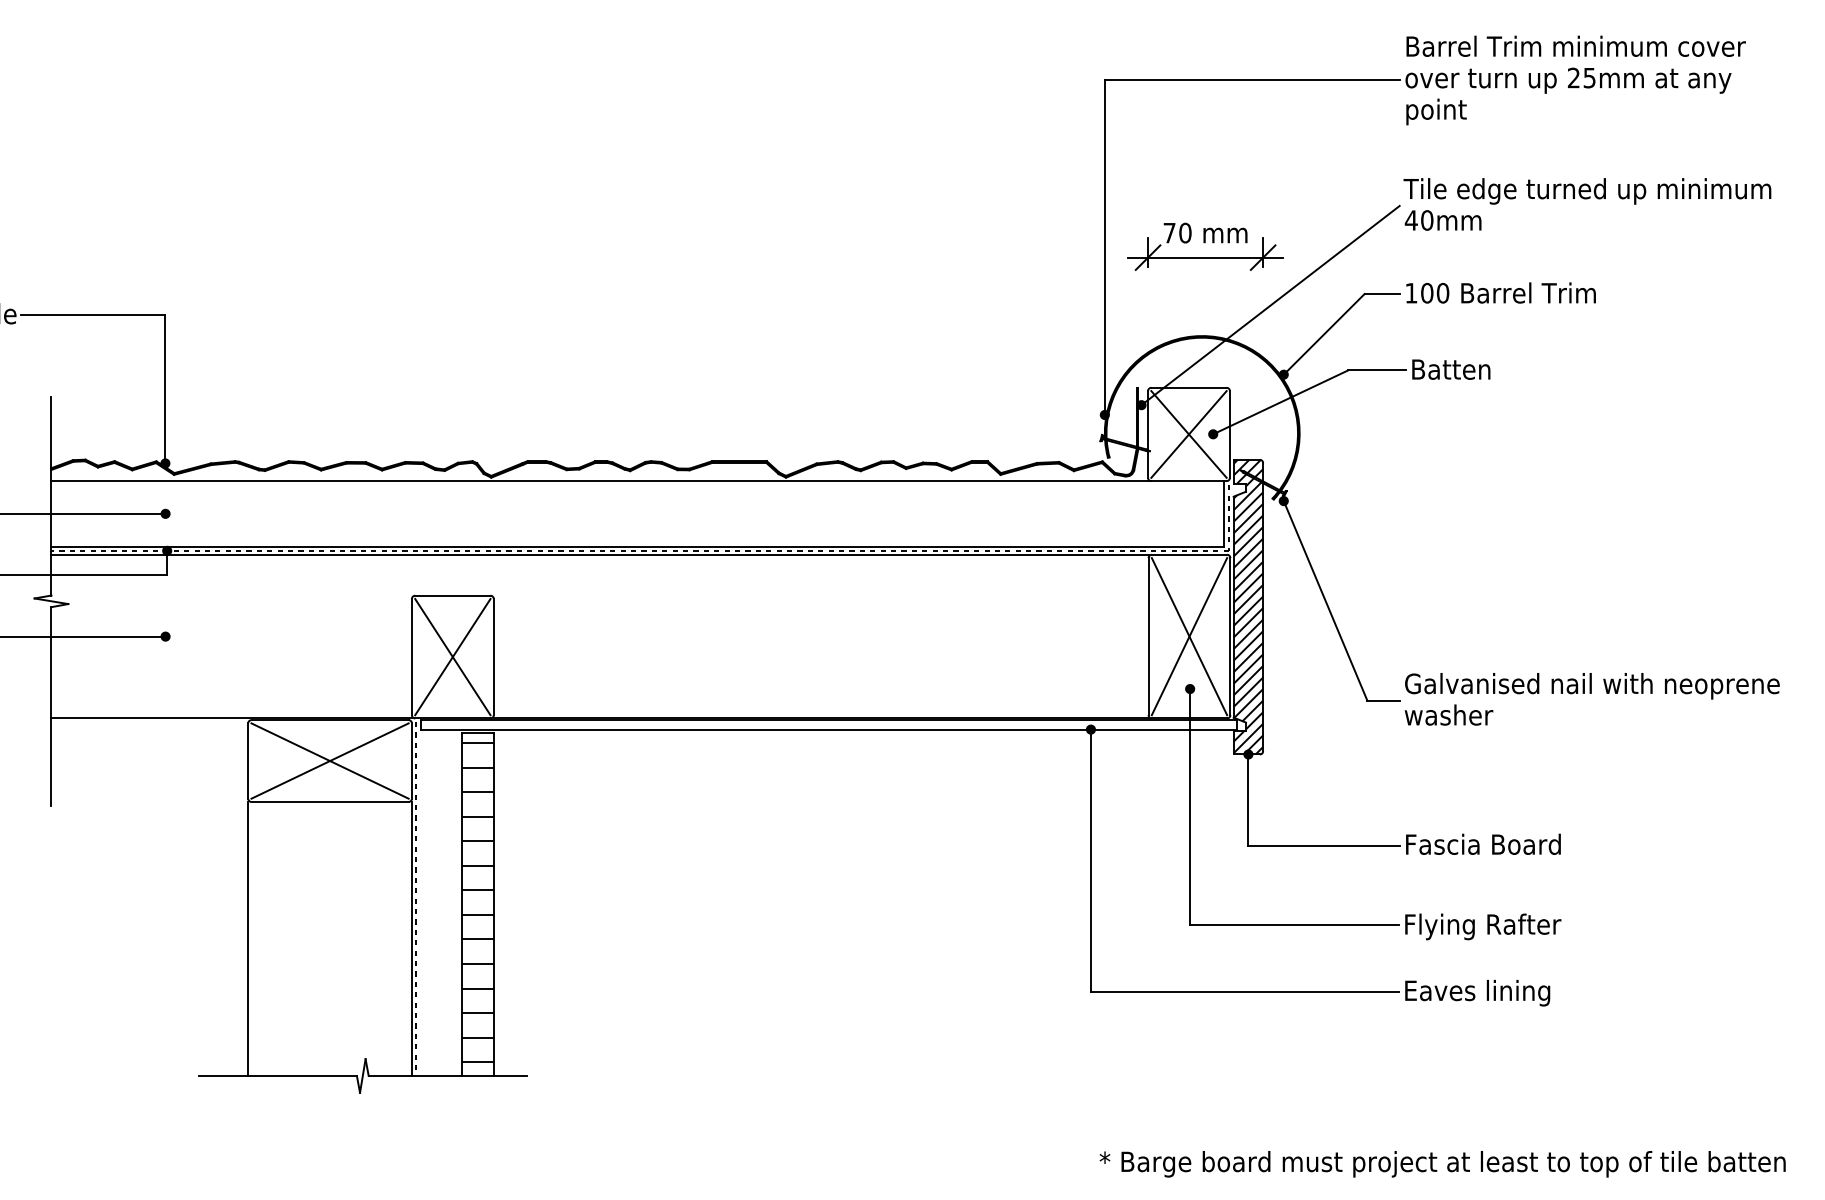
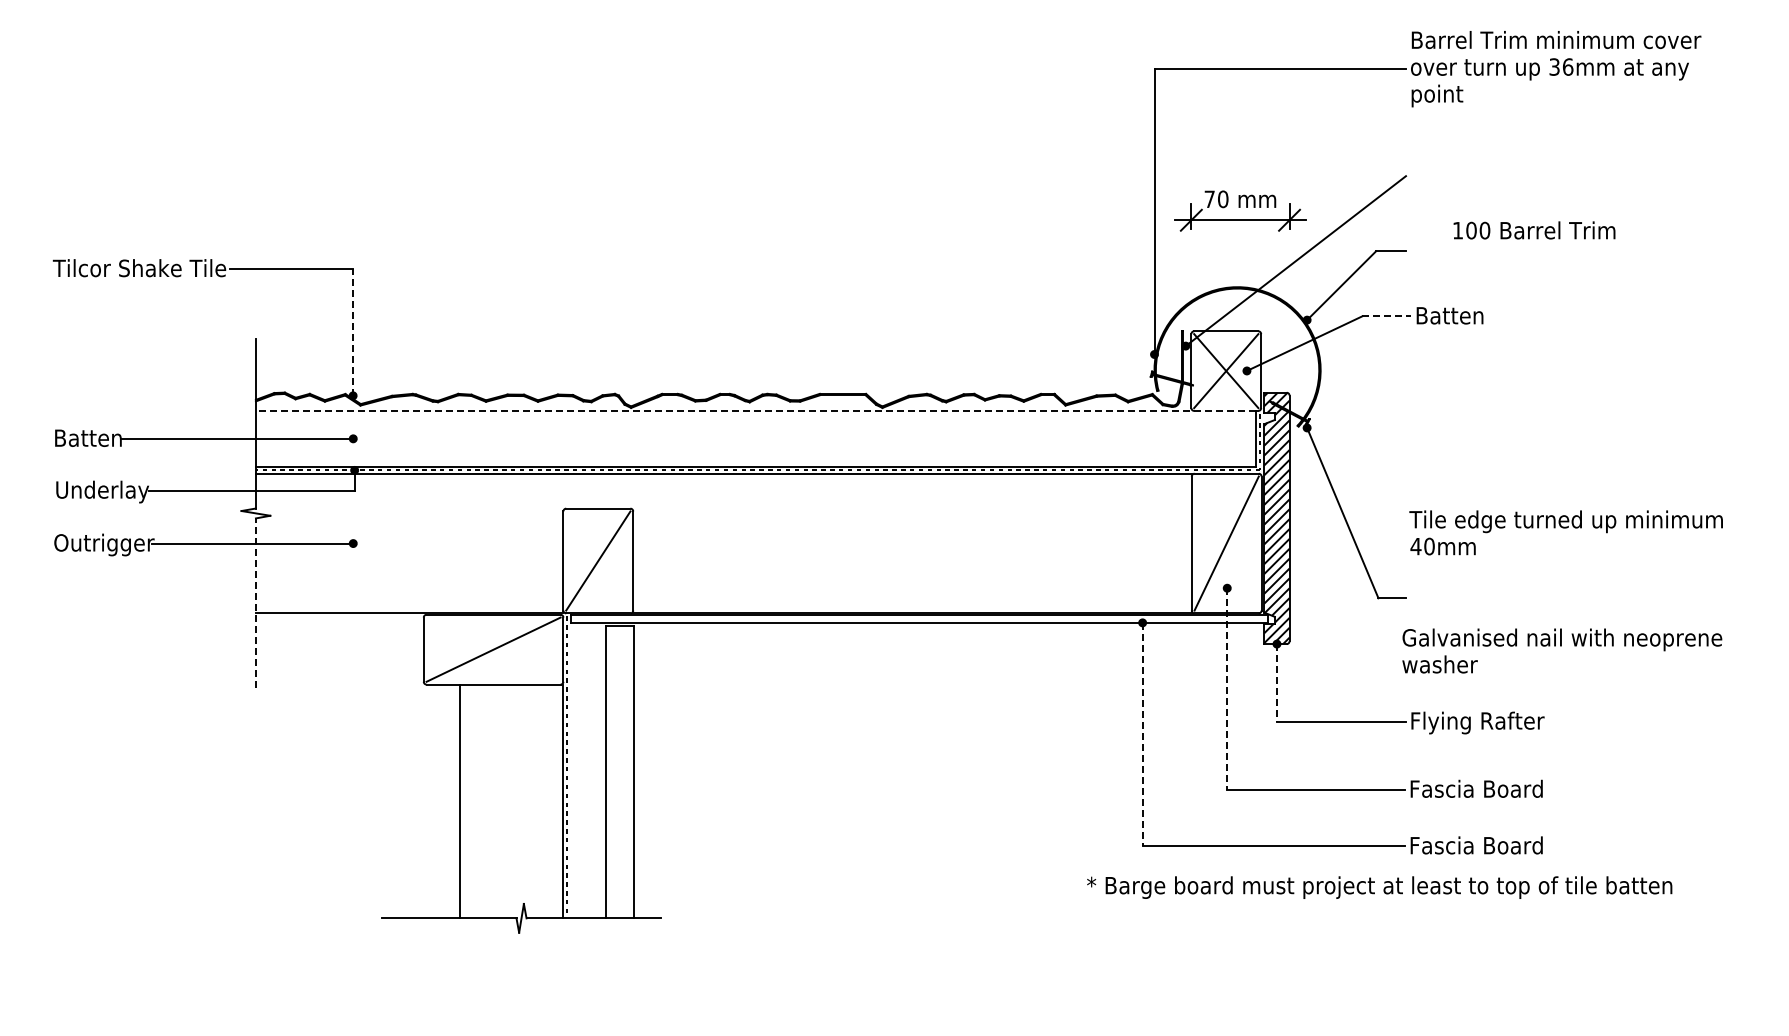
text: (1581, 77) -> (1561, 66), 25mm -> 36mm
text: (1586, 203) -> (1565, 532), moved
text: (1501, 293) -> (1534, 230), moved
line: (1376, 370) -> (1386, 316), solid -> dashed
line: (165, 389) -> (353, 332), solid -> dashed
line: (637, 480) -> (755, 410), solid -> dashed
line: (1189, 636) -> (1226, 543), removed
line: (453, 656) -> (598, 560), removed
text: (1592, 698) -> (1562, 650), moved
line: (50, 706) -> (255, 603), solid -> dashed
line: (329, 760) -> (493, 649), removed
line: (1247, 799) -> (1276, 682), solid -> dashed
line: (1190, 807) -> (1227, 689), solid -> dashed
text: (1490, 846) -> (1483, 722), Fascia Board -> Flying Rafter
line: (1090, 860) -> (1142, 734), solid -> dashed
hatch: (477, 902) -> (619, 770), removed
text: (1489, 926) -> (1482, 790), Flying Rafter -> Fascia Board
line: (247, 939) -> (459, 801), moved
text: (1483, 992) -> (1477, 847), Eaves lining -> Fascia Board
text: (1442, 1164) -> (1379, 887), moved

